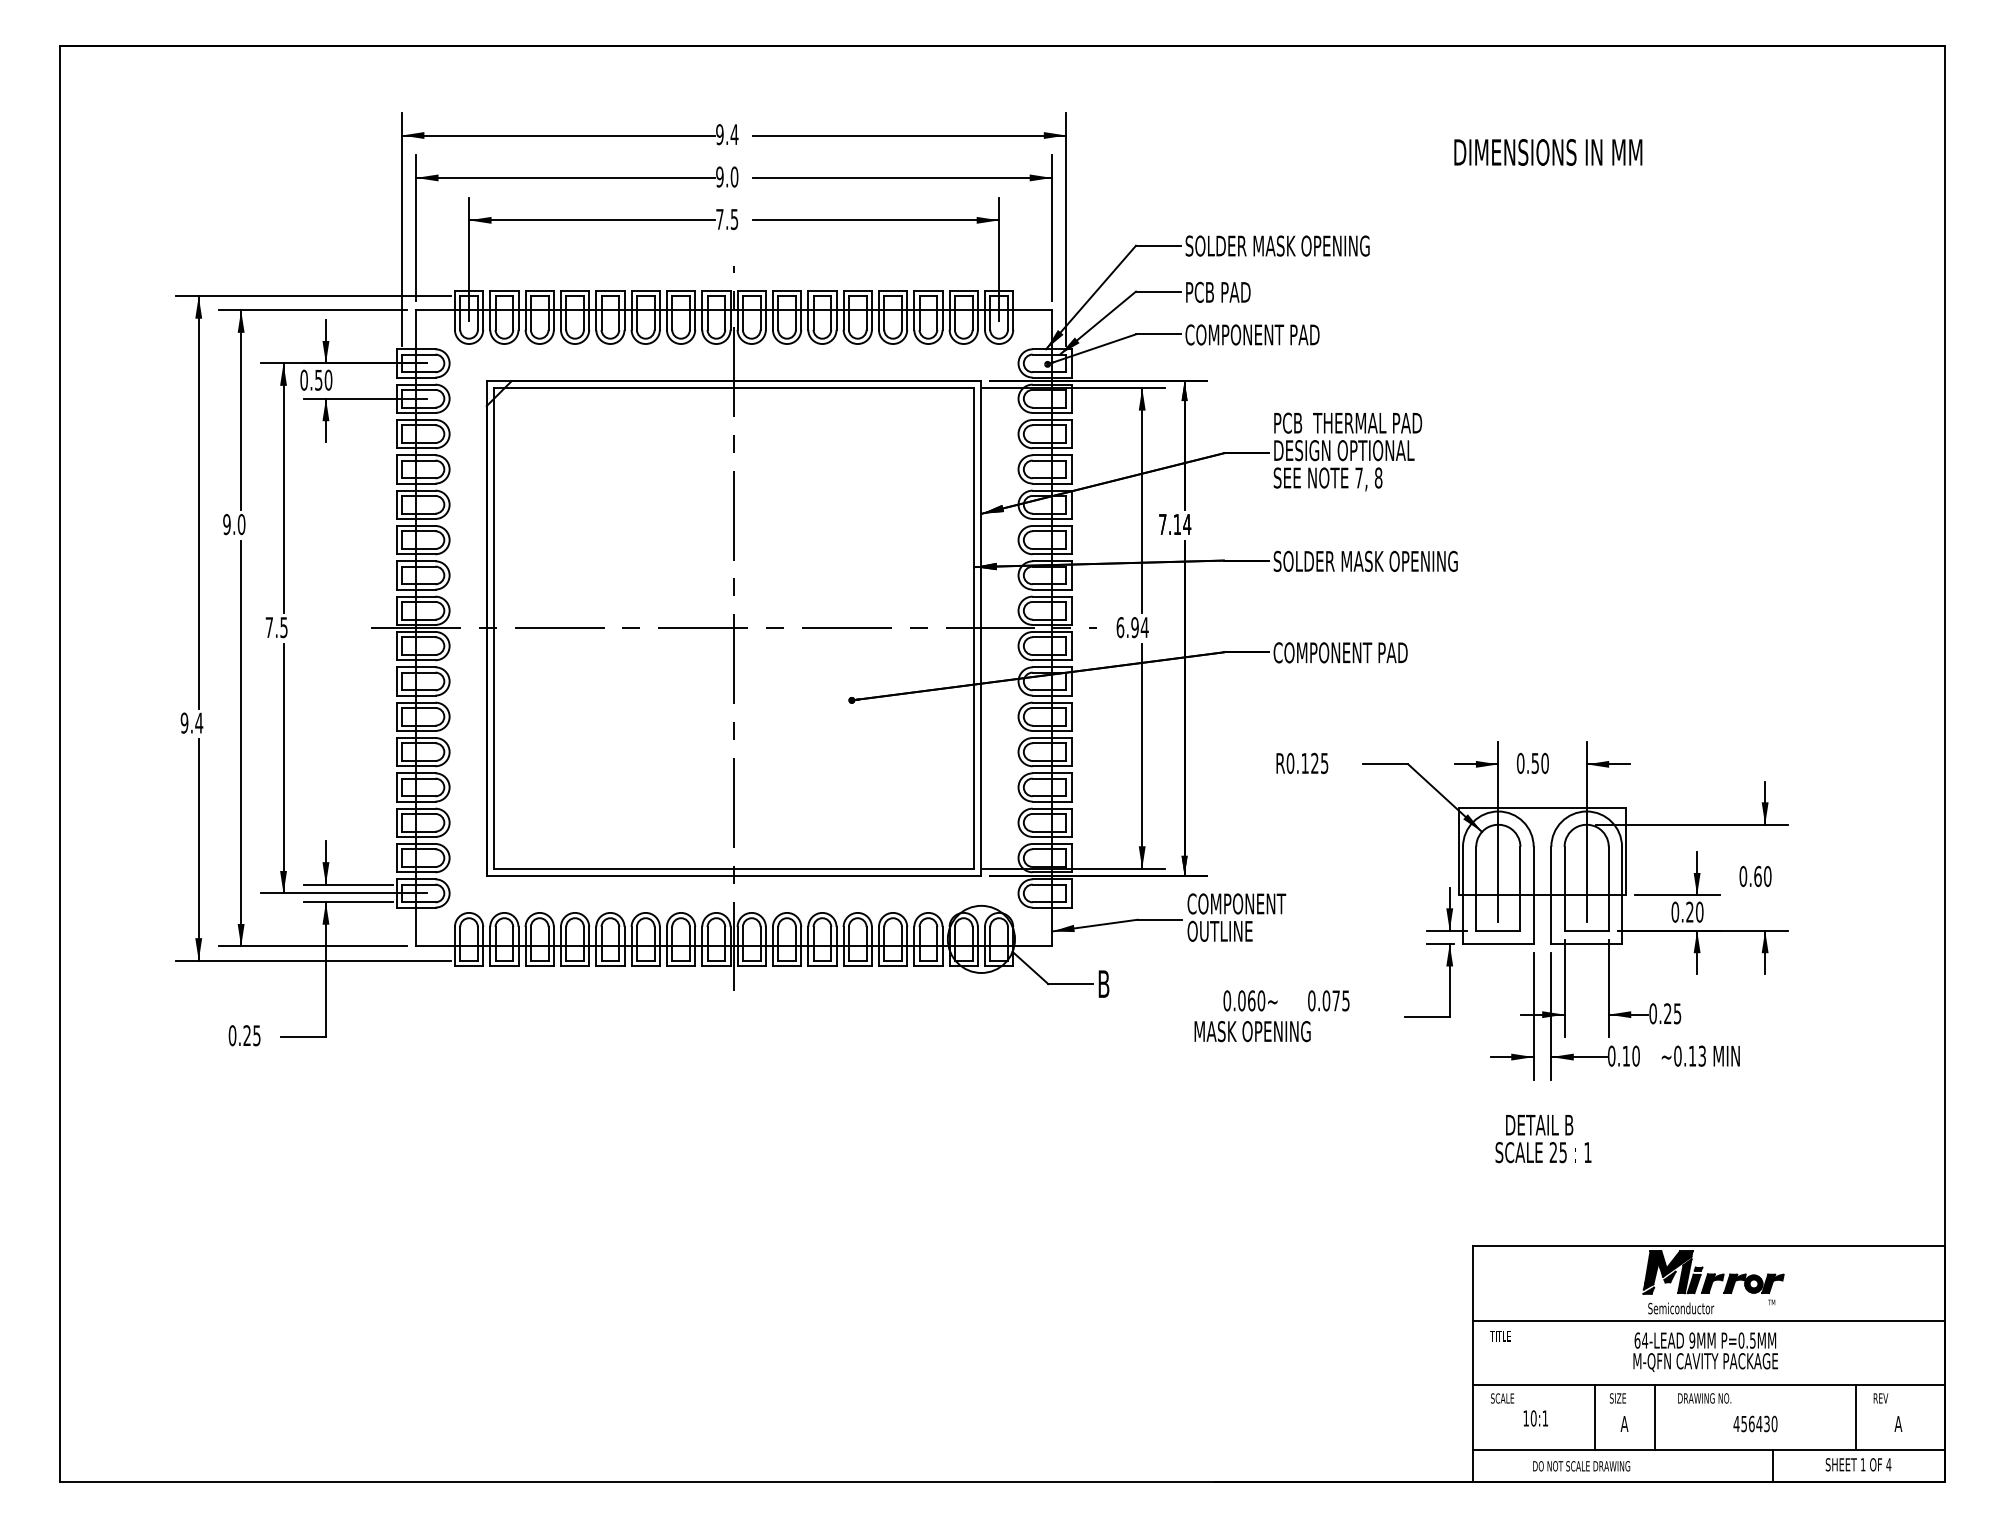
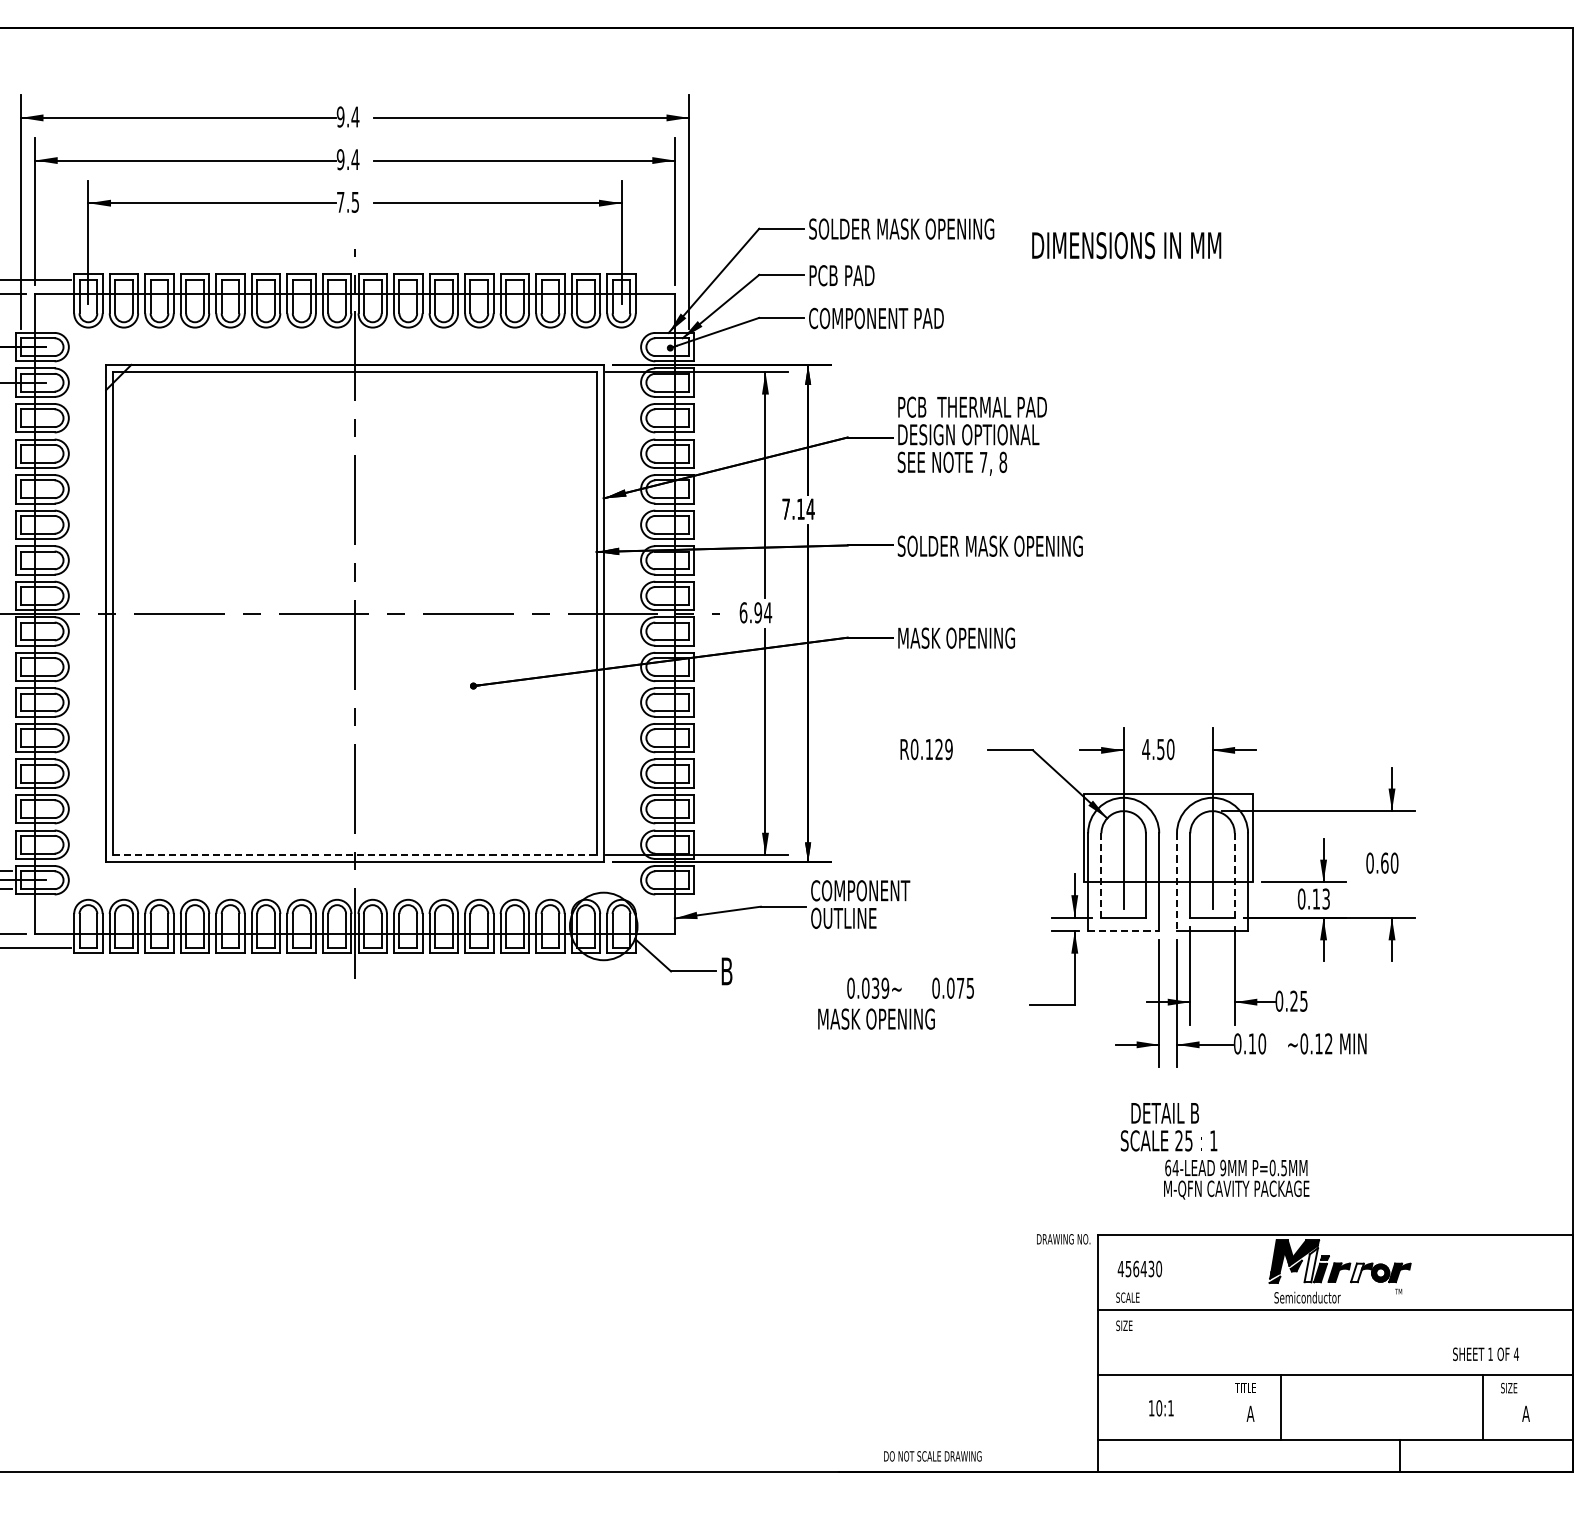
text: (1548, 152) -> (1126, 245), moved
text: (734, 176) -> (355, 159), 9.0 -> 9.4
text: (1340, 652) -> (964, 637), COMPONENT PAD -> MASK OPENING
text: (1324, 762) -> (948, 748), R0.125 -> R0.129
text: (1520, 762) -> (1145, 748), 0.50 -> 4.50
line: (734, 868) -> (355, 855), solid -> dashed
line: (1476, 888) -> (1101, 875), solid -> dashed
line: (1608, 888) -> (1234, 875), solid -> dashed
line: (1551, 895) -> (1177, 882), solid -> dashed
text: (1694, 911) -> (1320, 898), 0.20 -> 0.13
line: (1498, 944) -> (1123, 931), solid -> dashed
text: (1256, 1000) -> (880, 987), 0.060~ -> 0.039~
text: (1701, 1056) -> (1328, 1044), ~0.13 -> ~0.12
fill: (1684, 1276) -> (1310, 1265), removed
fill: (1730, 1283) -> (1357, 1272), removed
text: (1500, 1336) -> (1125, 1325), TITLE -> SIZE
text: (1705, 1351) -> (1236, 1179), moved
text: (1502, 1398) -> (1127, 1297), moved
text: (1619, 1398) -> (1245, 1388), SIZE -> TITLE
text: (1704, 1398) -> (1063, 1239), moved
text: (1881, 1398) -> (1509, 1388), REV -> SIZE
line: (1594, 1417) -> (1220, 1407), removed
text: (1755, 1423) -> (1139, 1268), moved
text: (1858, 1464) -> (1485, 1354), moved
text: (1581, 1466) -> (932, 1456), moved

